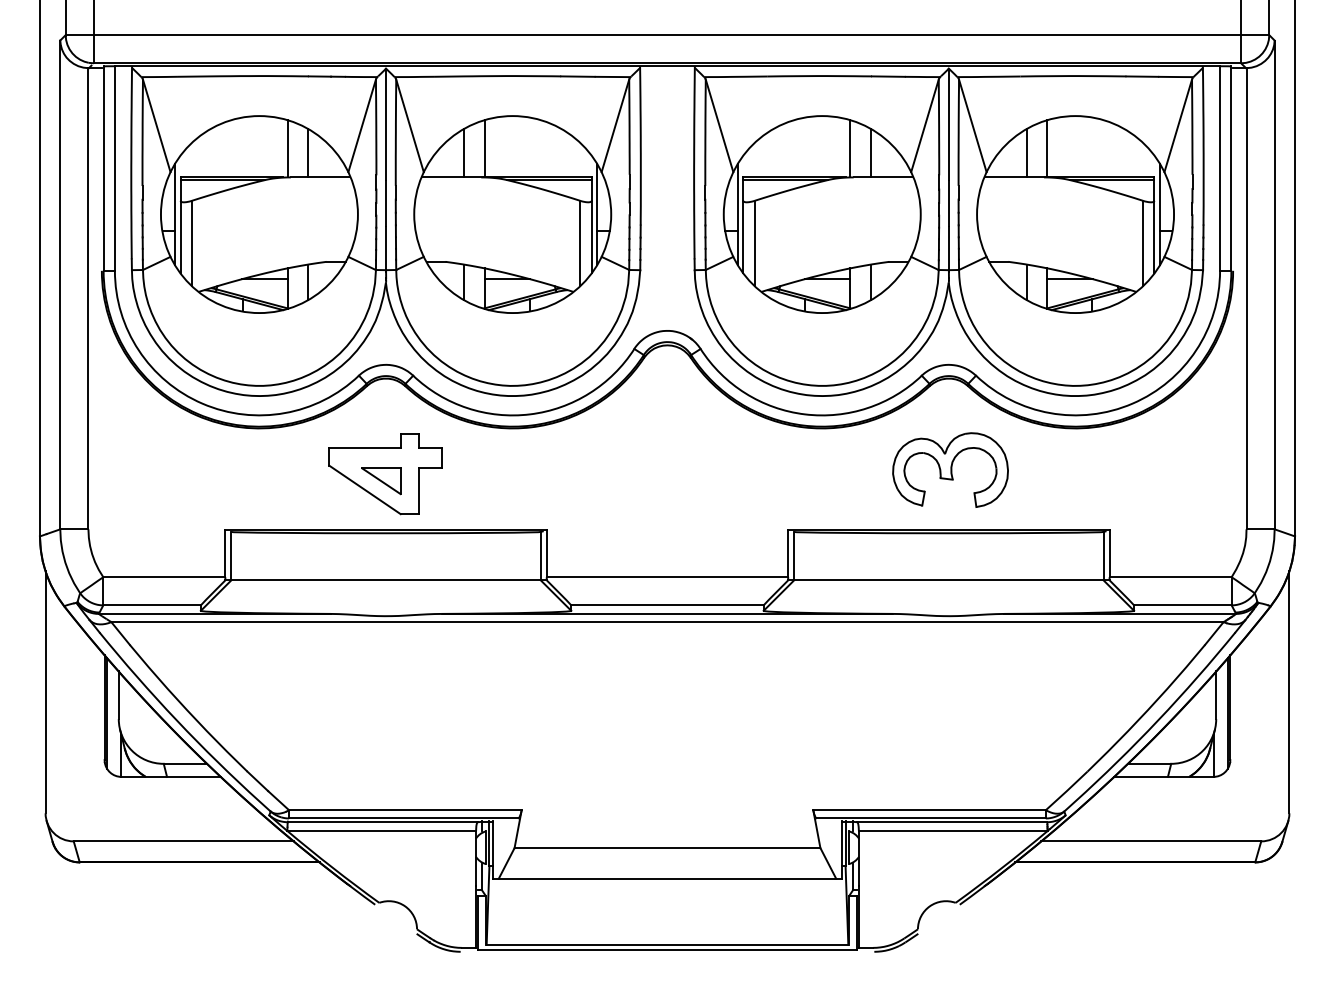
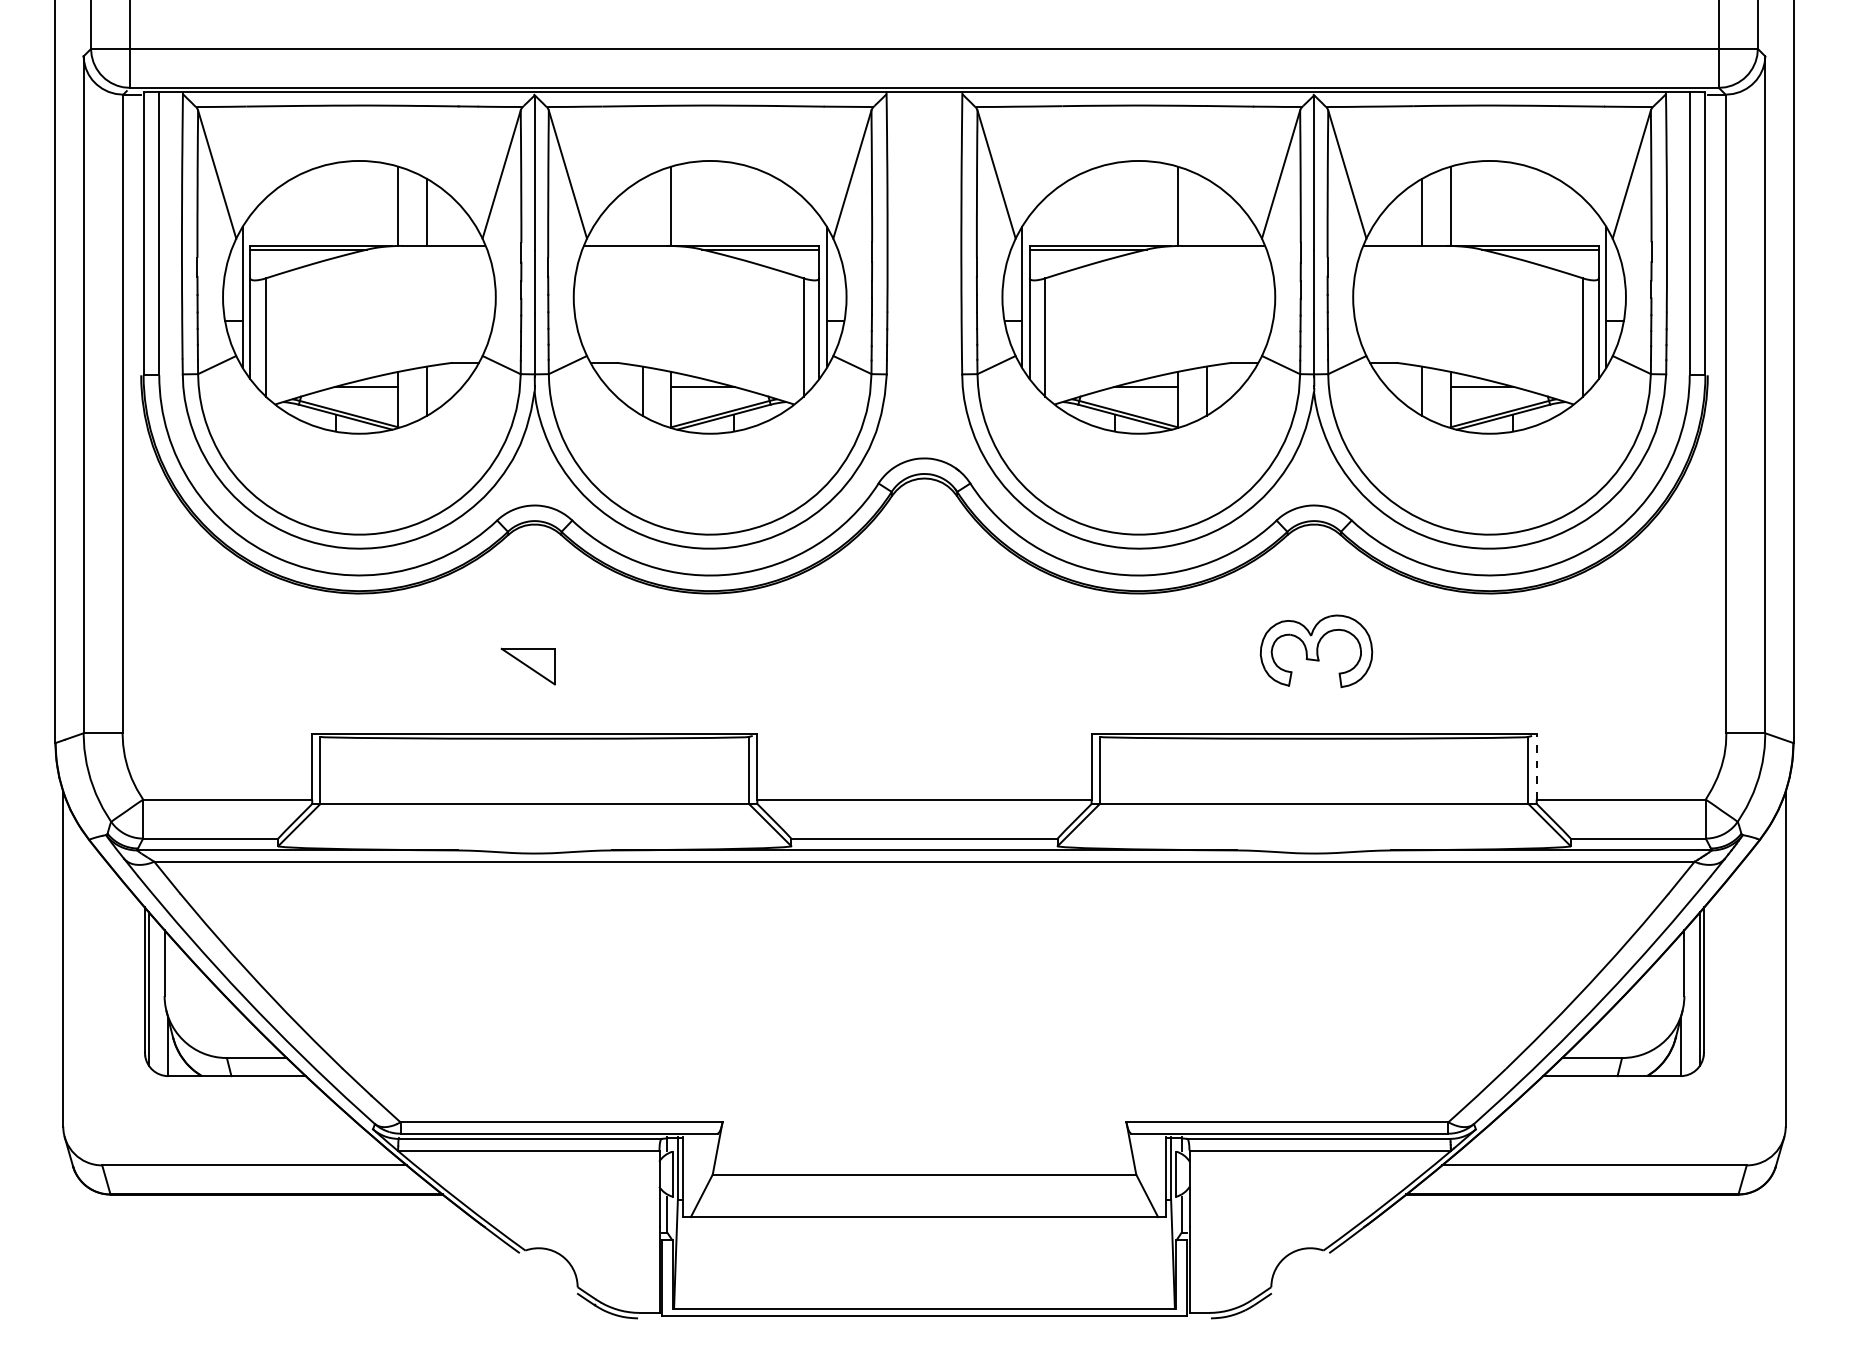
line: (463, 153) -> (642, 212), removed
line: (871, 153) -> (1206, 212), removed
part: (950, 470) -> (1316, 651), size x0.7
part: (385, 473) -> (533, 656), removed
line: (1109, 553) -> (1536, 766), solid -> dashed

